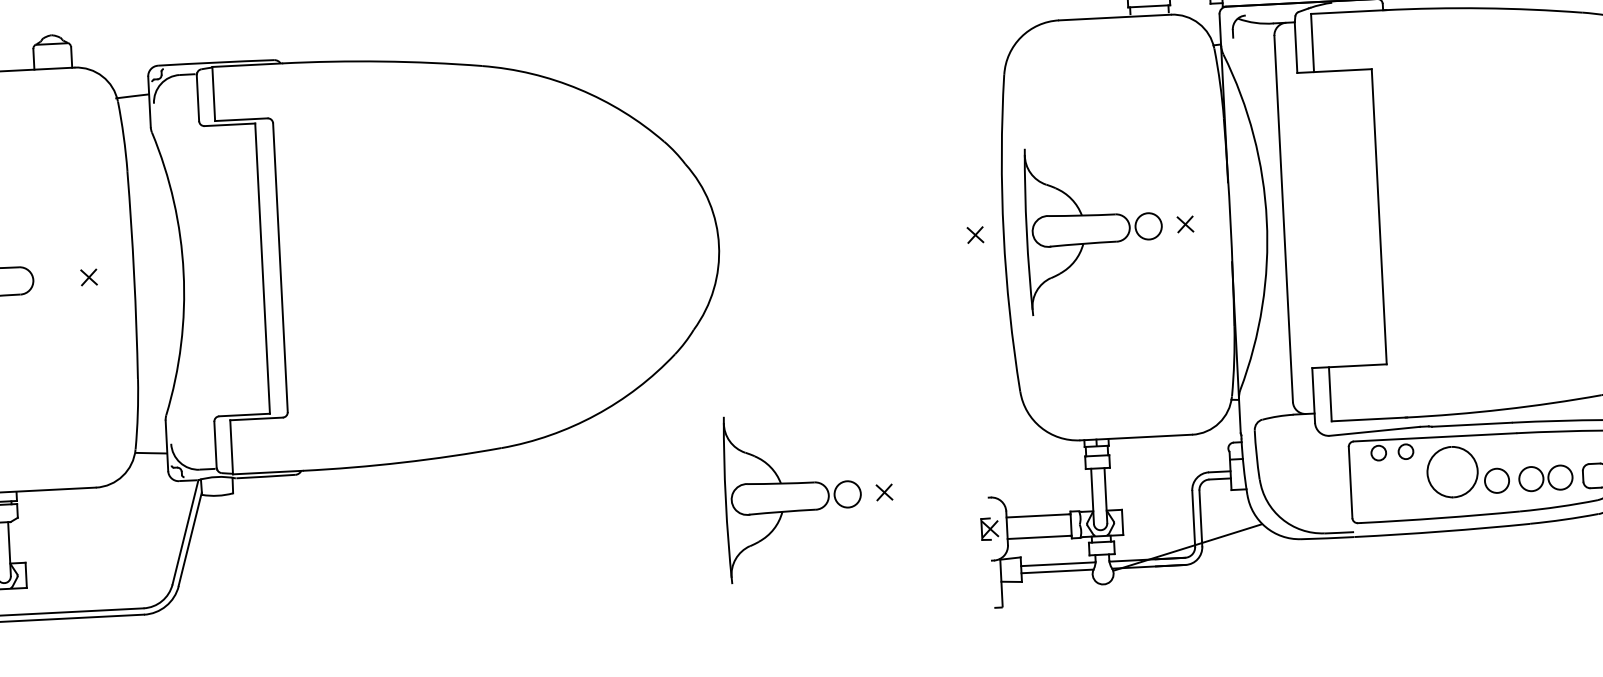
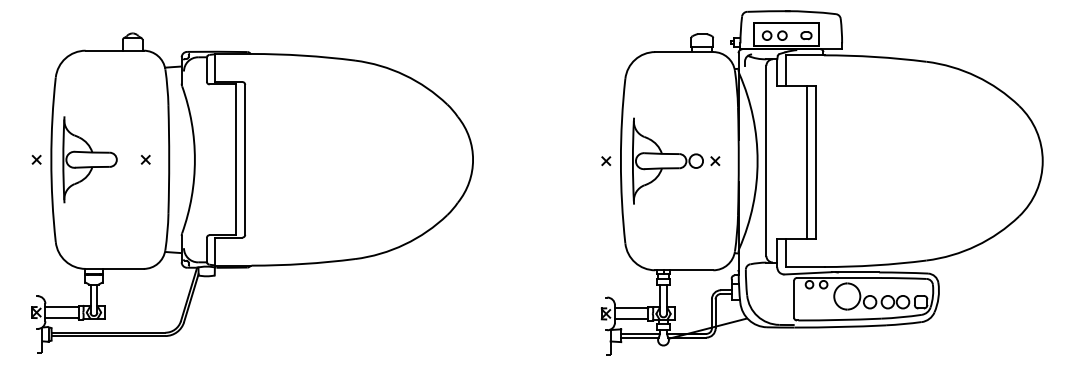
line: (1362, 216) -> (807, 161), added
part: (809, 495) -> (513, 291), removed

